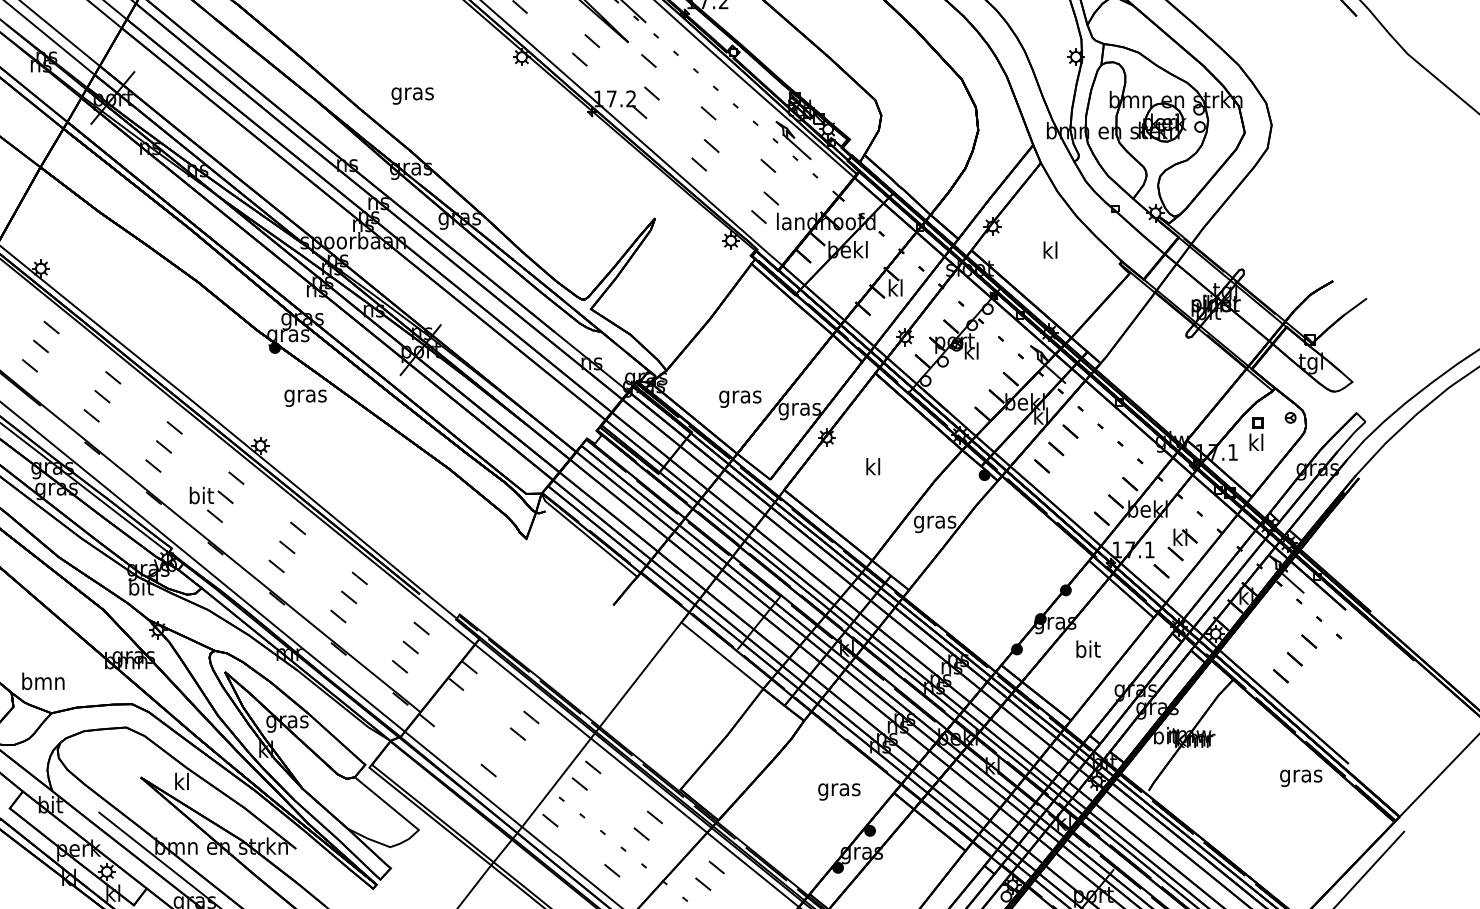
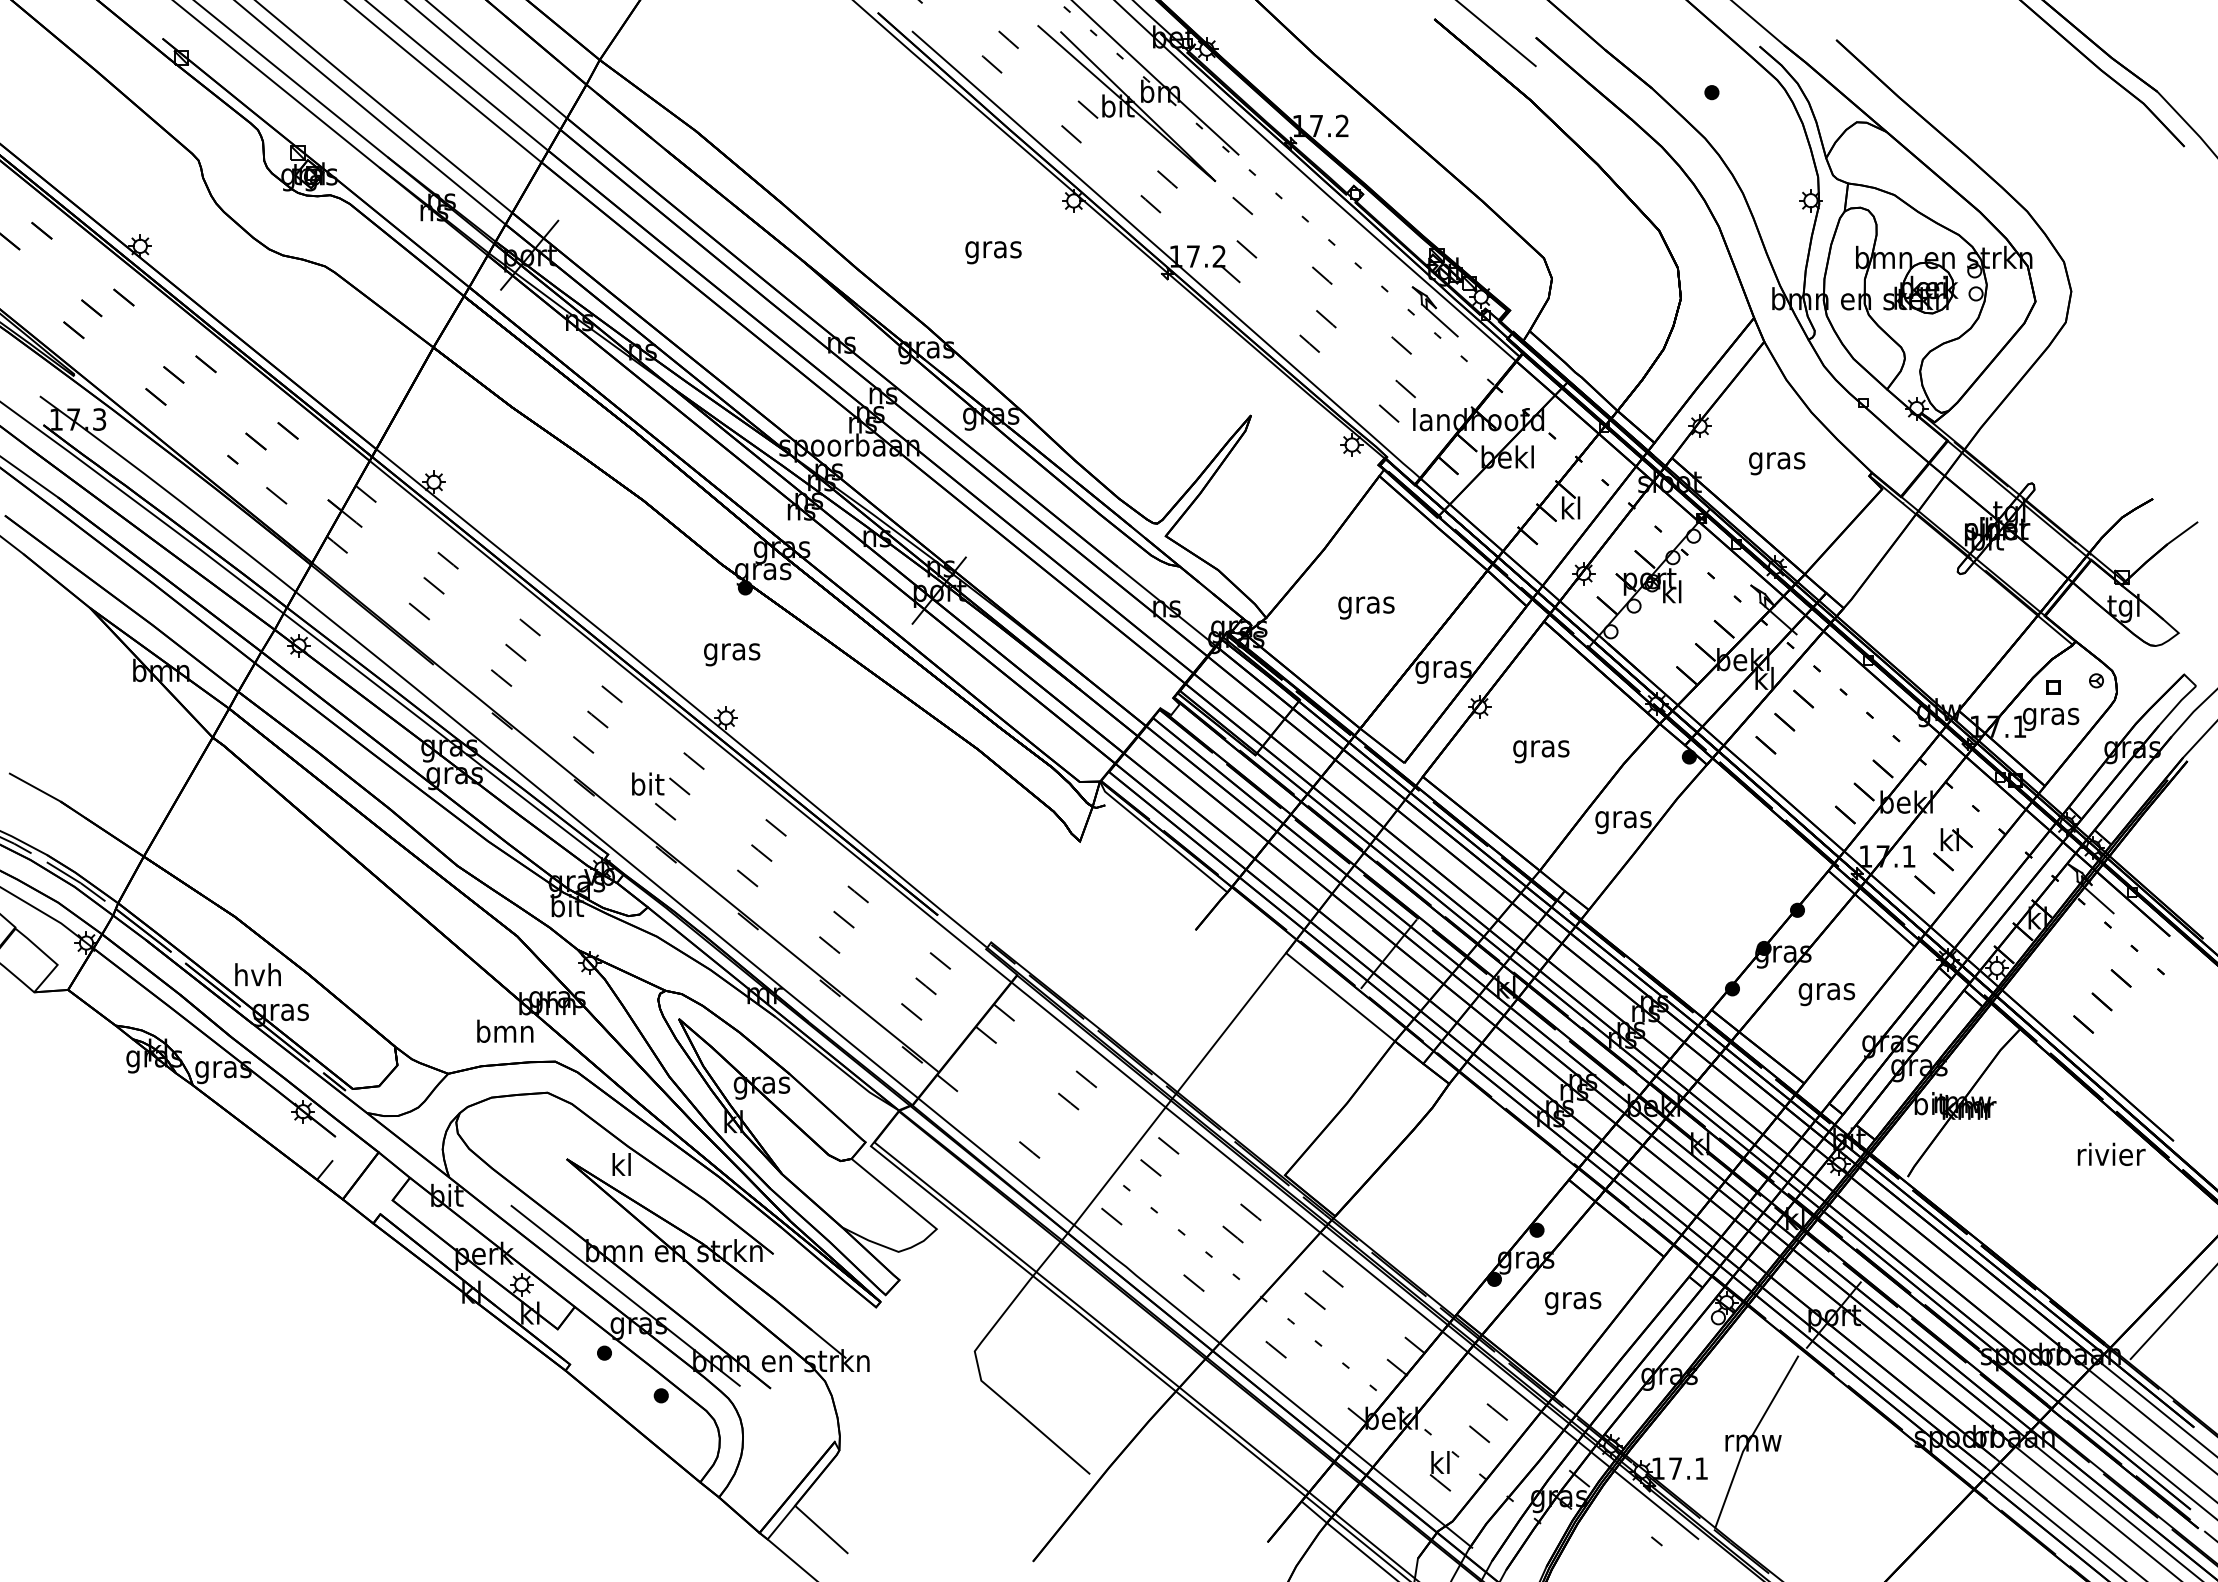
text: (412, 95) -> (993, 252), moved
text: (1050, 252) -> (1777, 460), kl -> gras
text: (305, 398) -> (732, 654), moved
text: (740, 398) -> (1366, 607), moved
text: (1256, 443) -> (2051, 715), kl -> gras
text: (873, 468) -> (1541, 748), kl -> gras
text: (1087, 651) -> (1826, 991), bit -> gras
text: (43, 680) -> (505, 1030), moved
text: (1301, 775) -> (2111, 1156), gras -> rivier
text: (839, 791) -> (1573, 1303), moved

